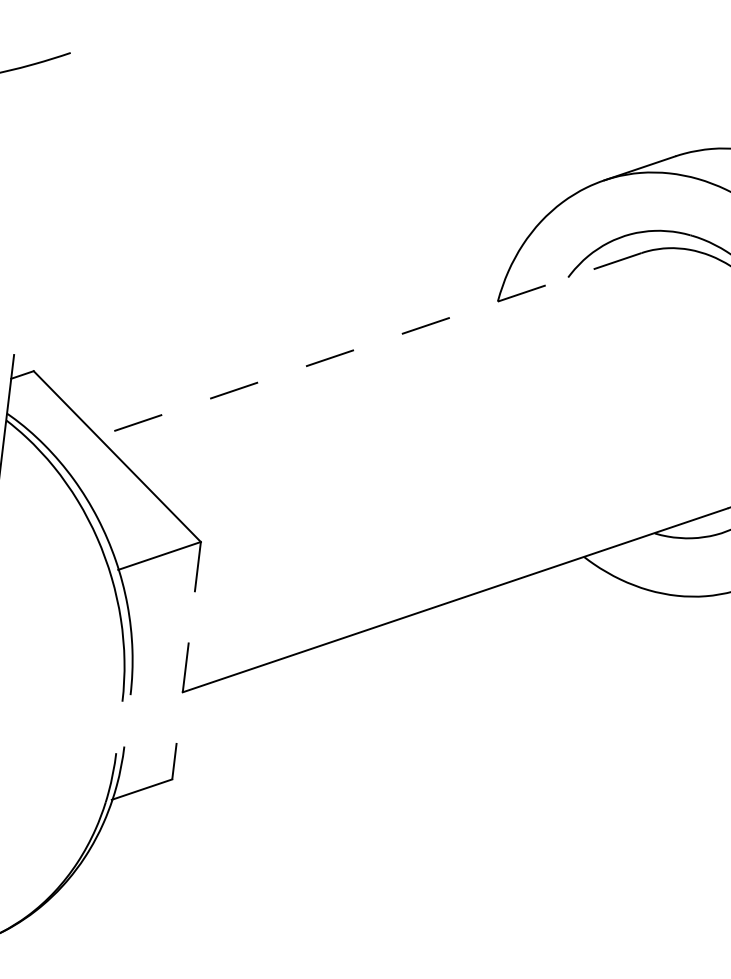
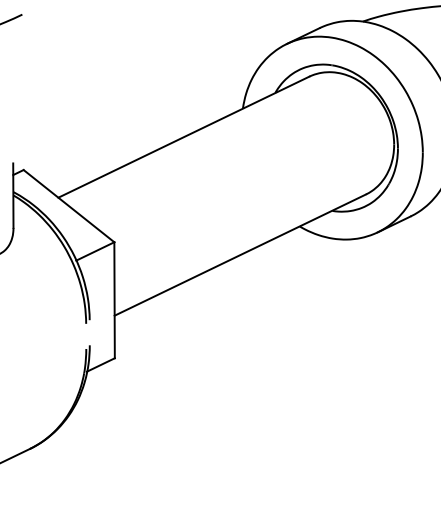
line: (368, 345) -> (183, 137), dashed -> solid
line: (186, 661) -> (114, 300), dashed -> solid

